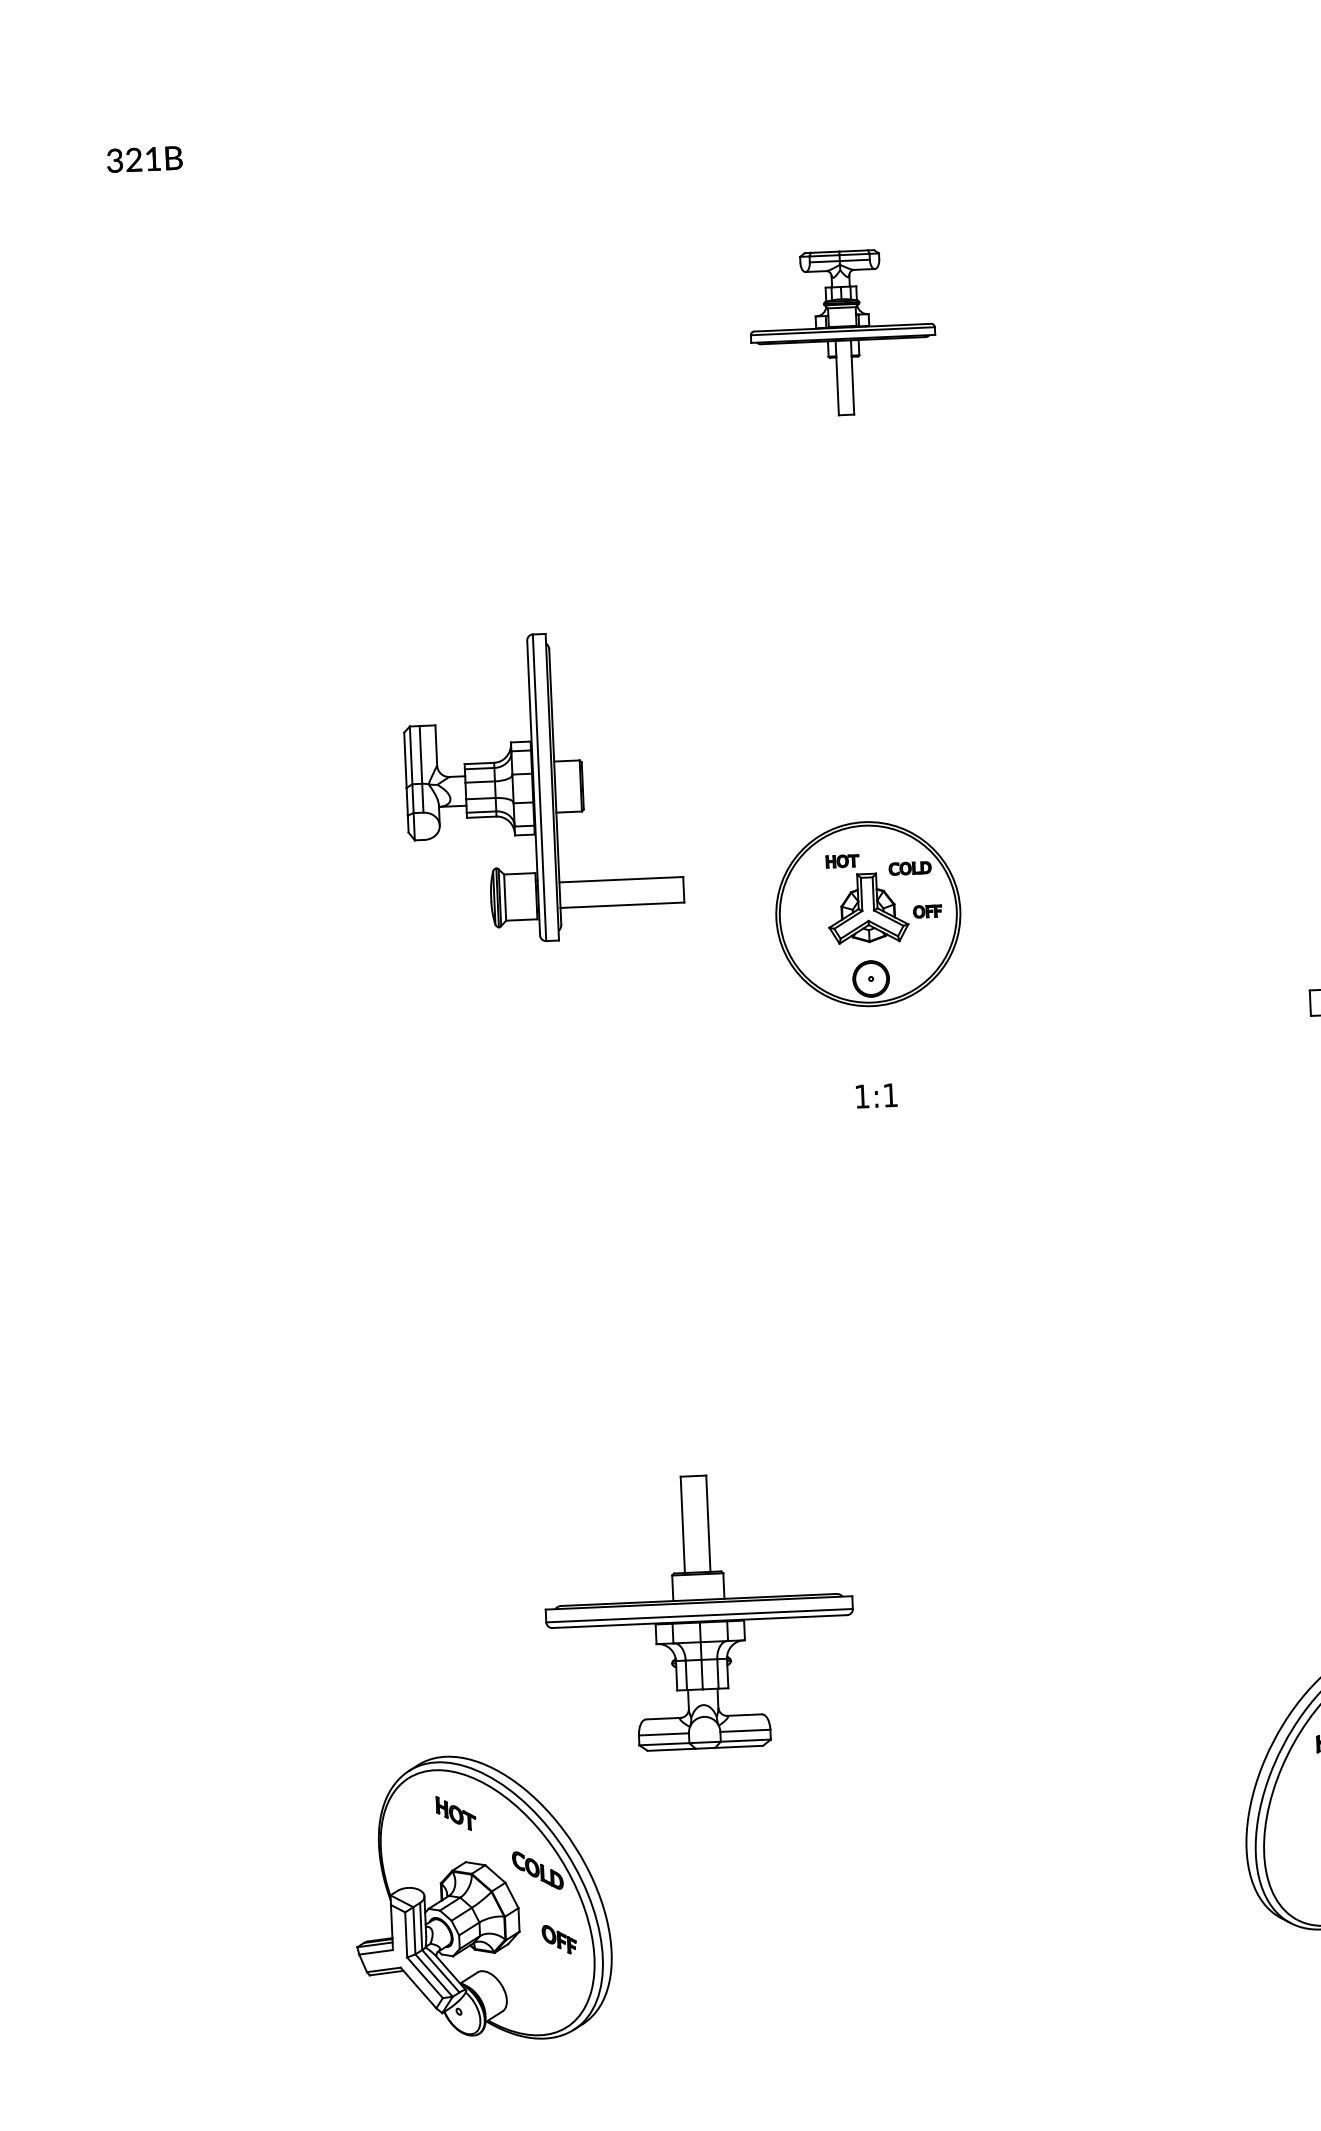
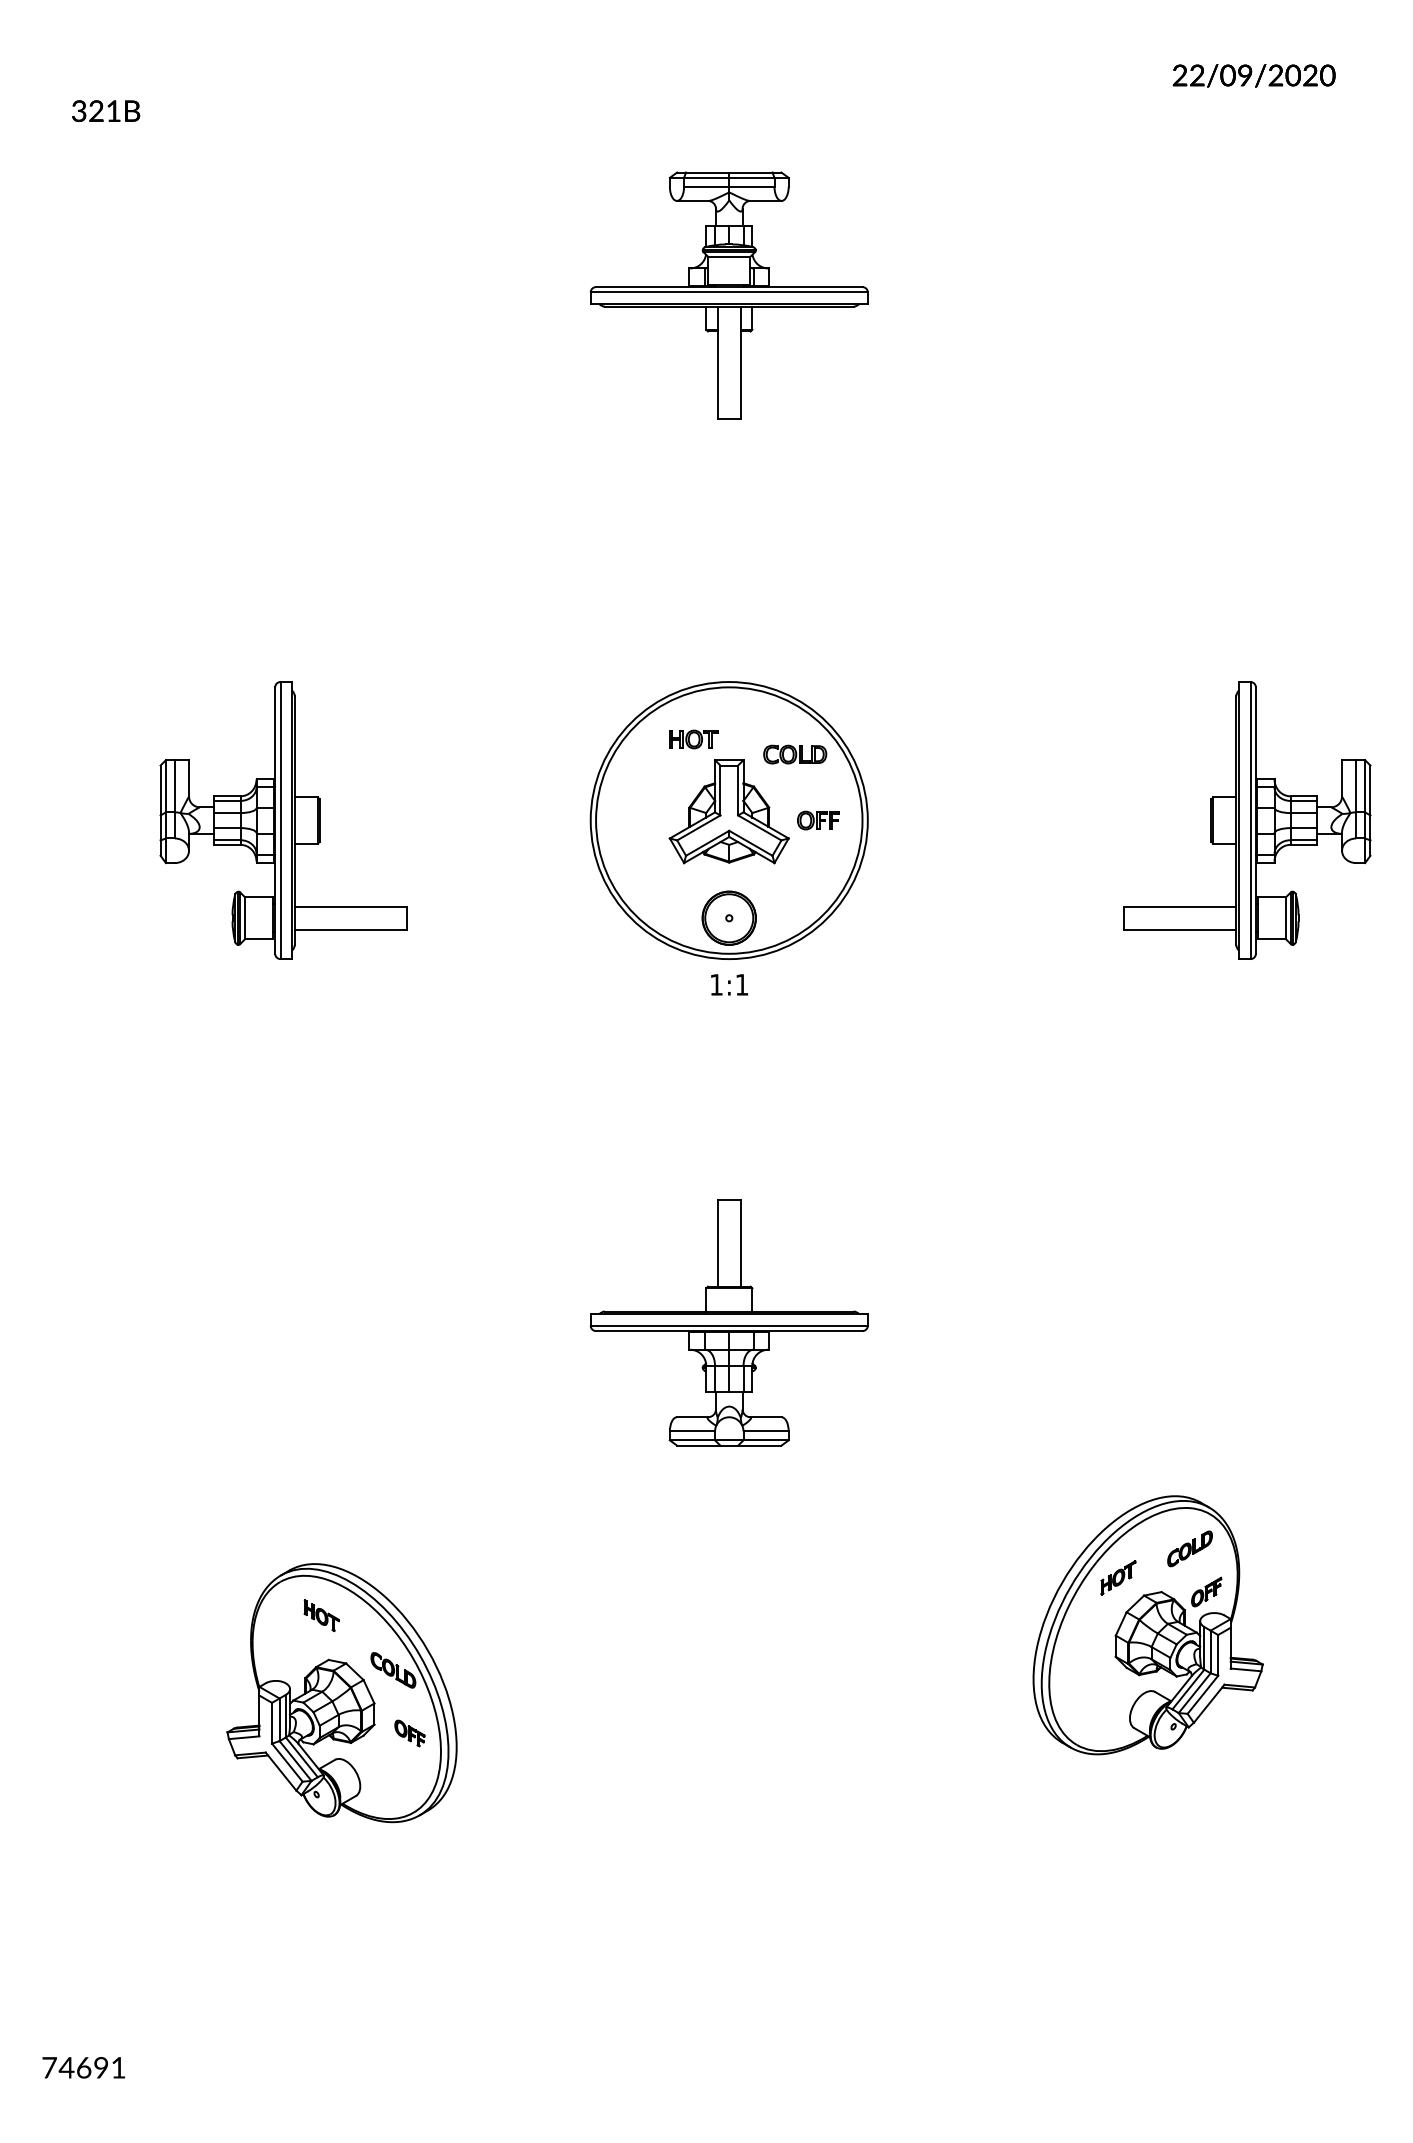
part: (842, 333) -> (728, 295), size x1.67
part: (542, 787) -> (283, 820), moved
part: (867, 914) -> (728, 820), size x1.67
part: (698, 1612) -> (728, 1322), moved

